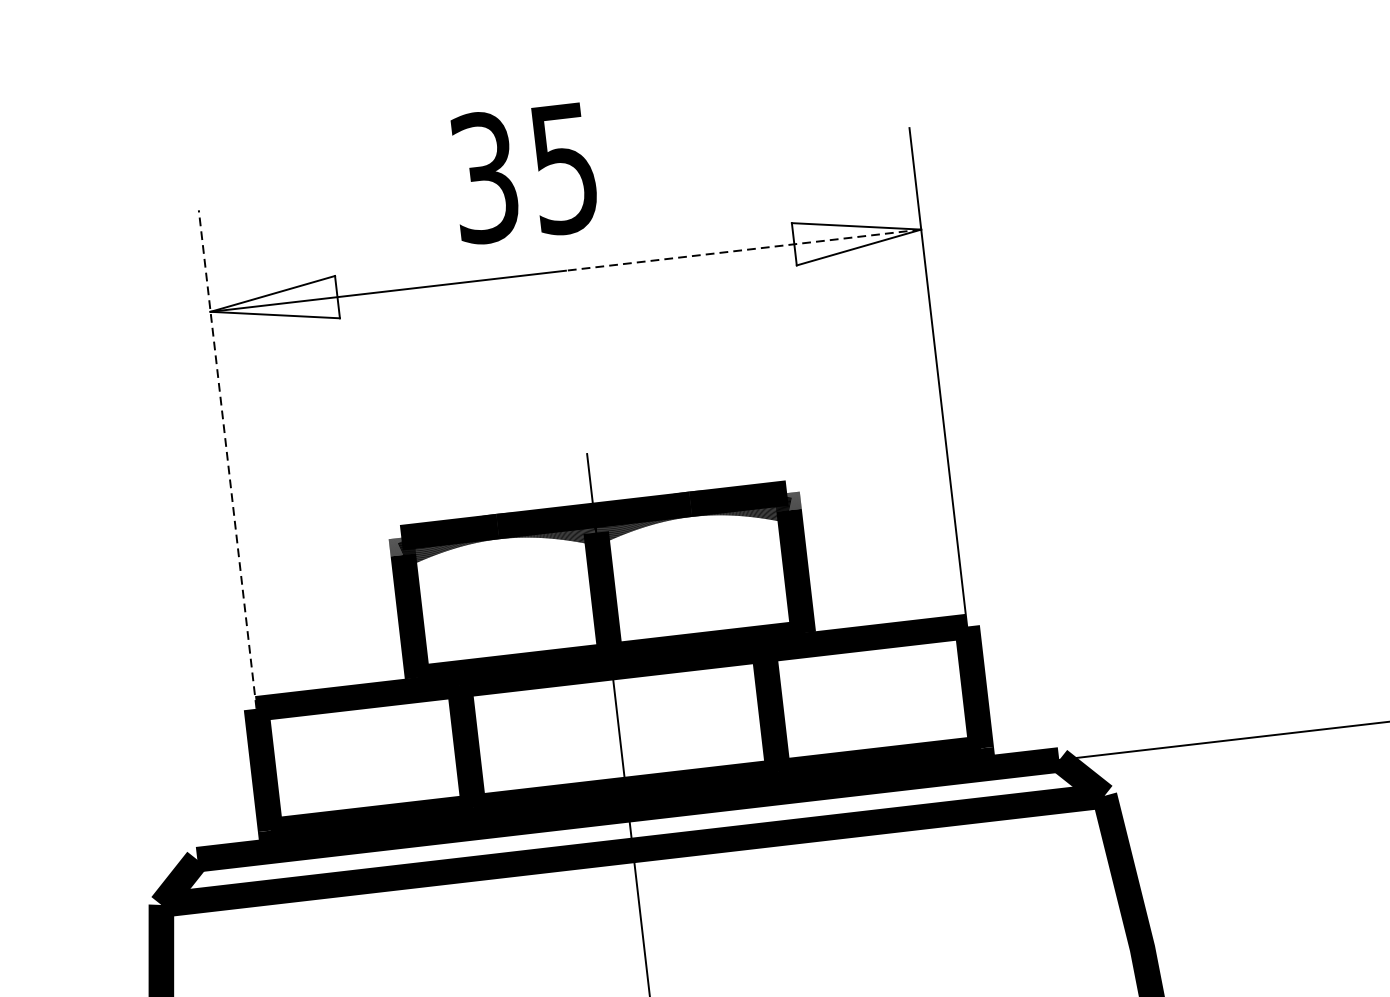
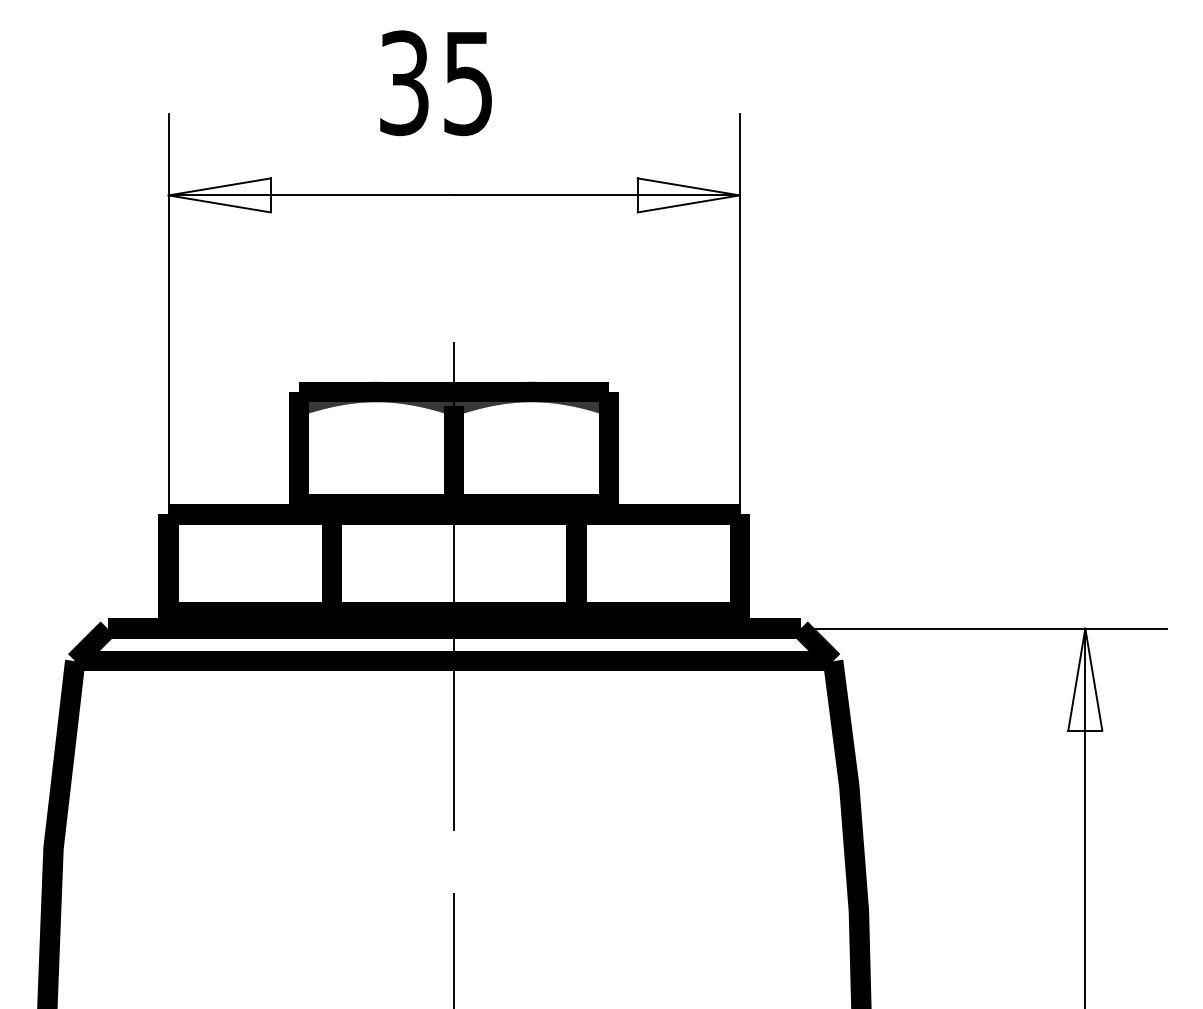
text: (523, 173) -> (435, 83), moved
line: (743, 250) -> (596, 195), dashed -> solid
line: (227, 458) -> (168, 313), dashed -> solid

